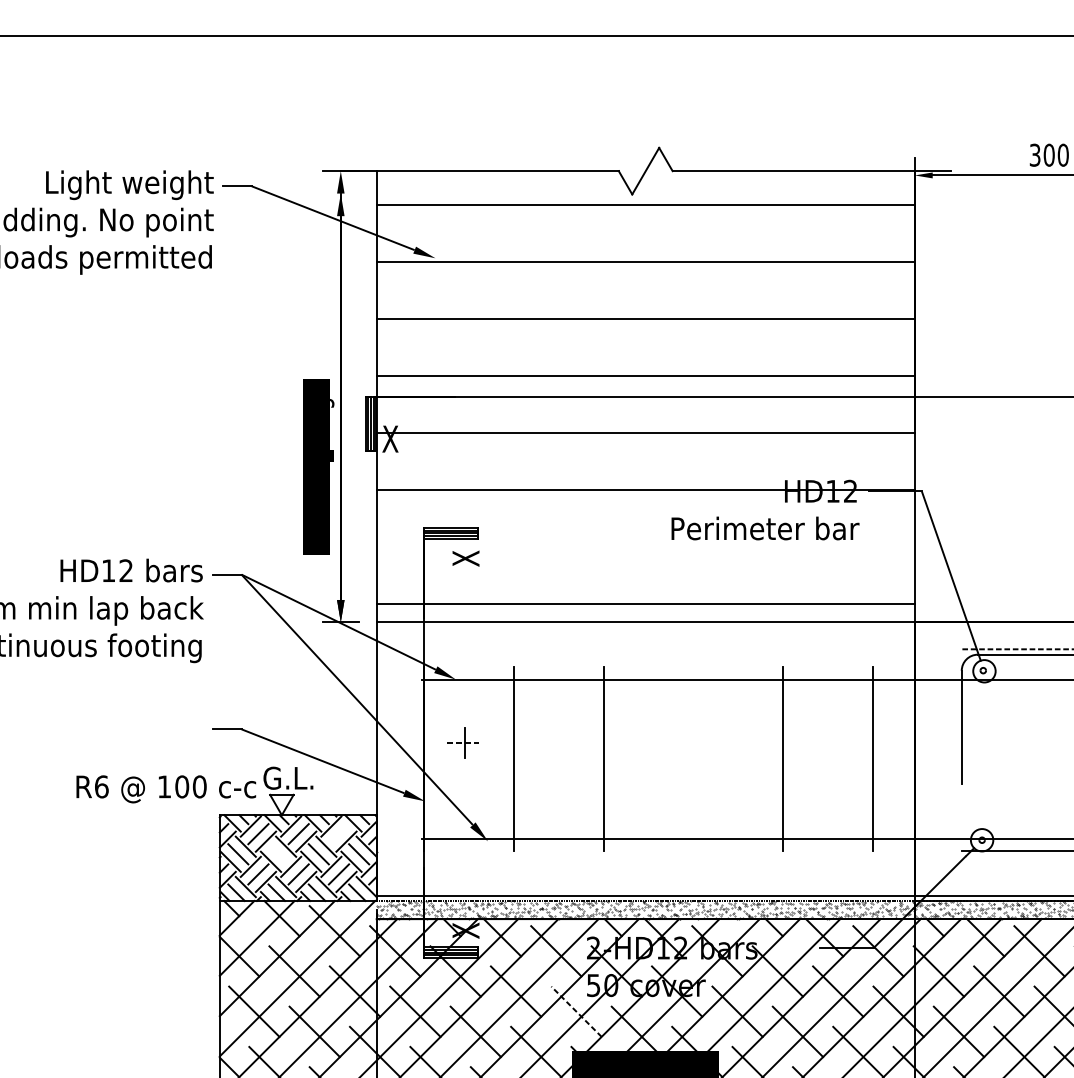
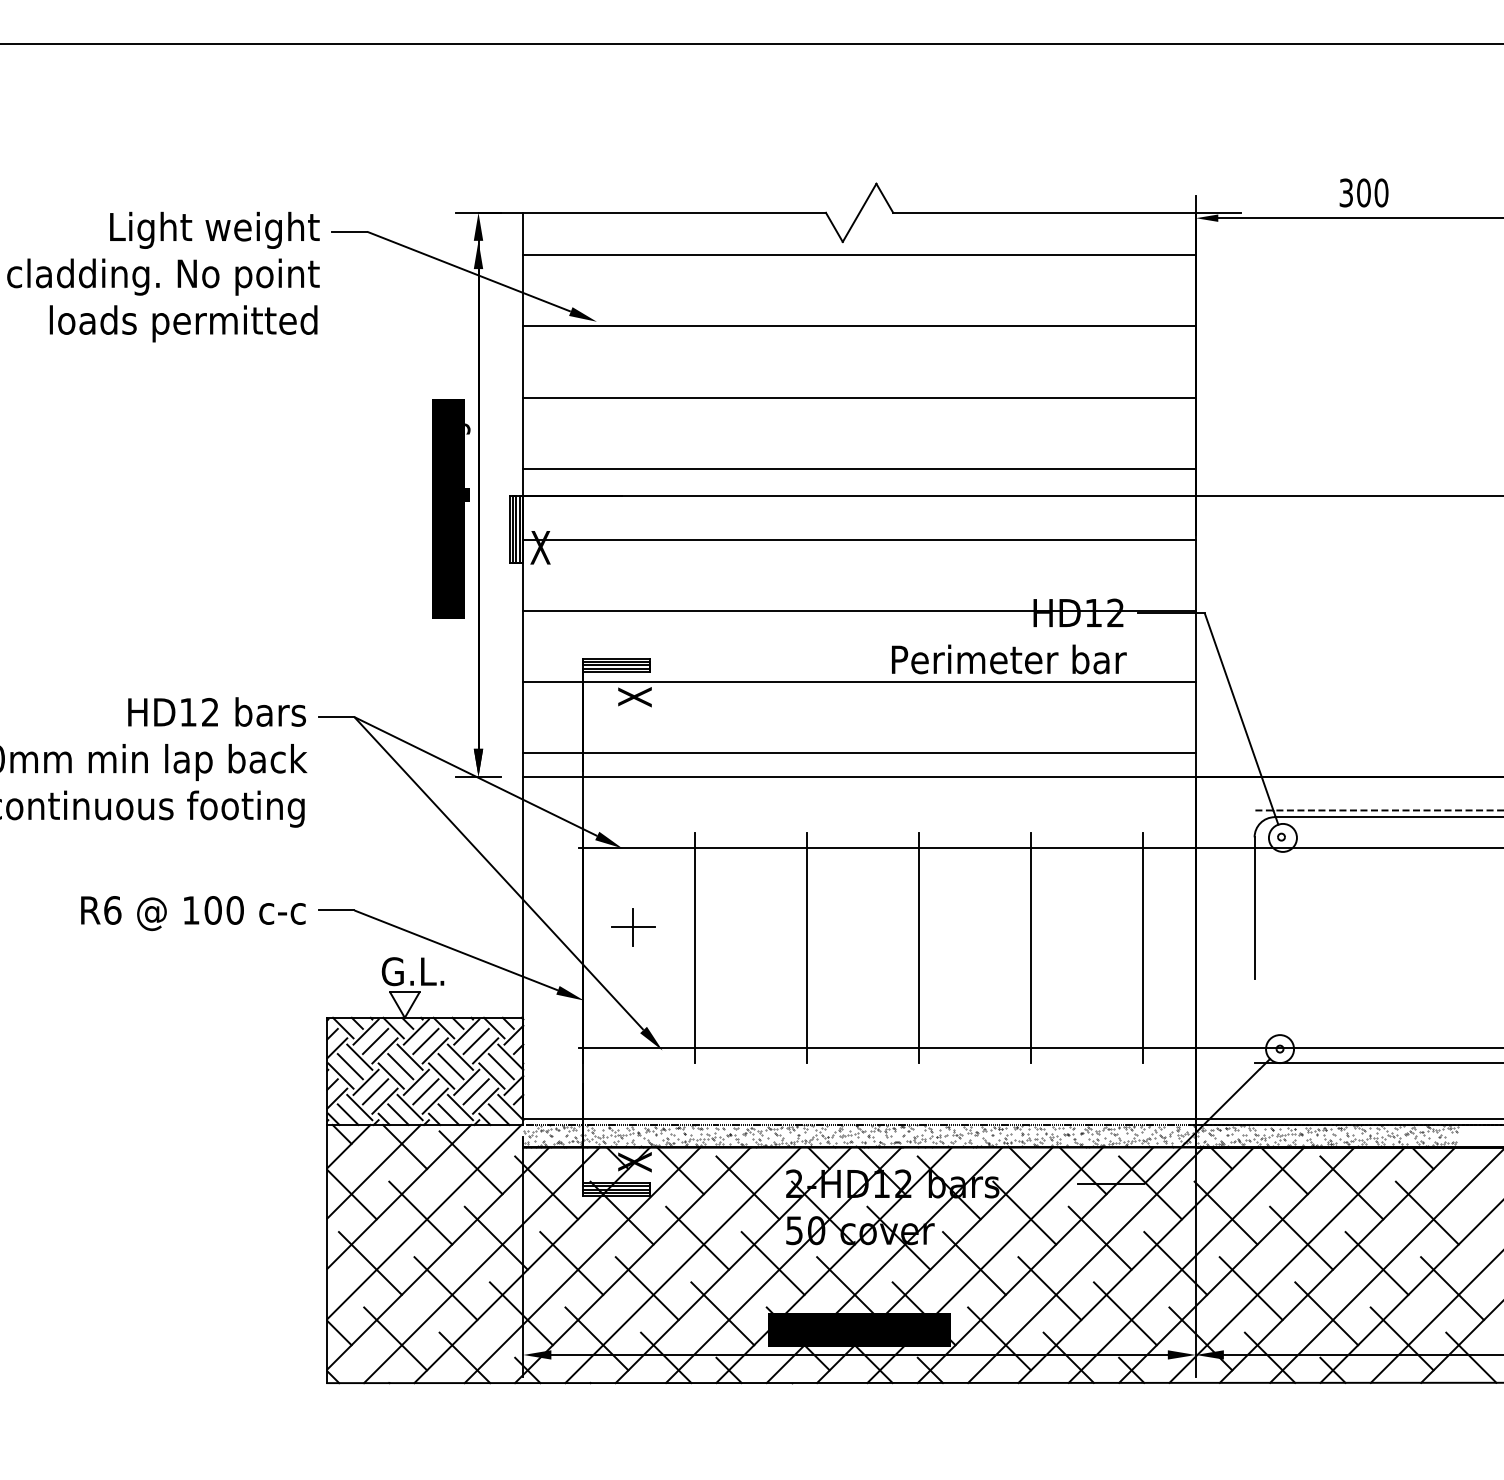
text: (319, 466) -> (451, 508), moved
line: (645, 546) -> (859, 682), added
line: (464, 742) -> (633, 927), dashed -> solid
line: (693, 758) -> (919, 947), added
text: (166, 789) -> (193, 913), moved
line: (338, 834) -> (475, 1041), added
line: (278, 854) -> (400, 1066), added
line: (576, 1011) -> (772, 1263), dashed -> solid

